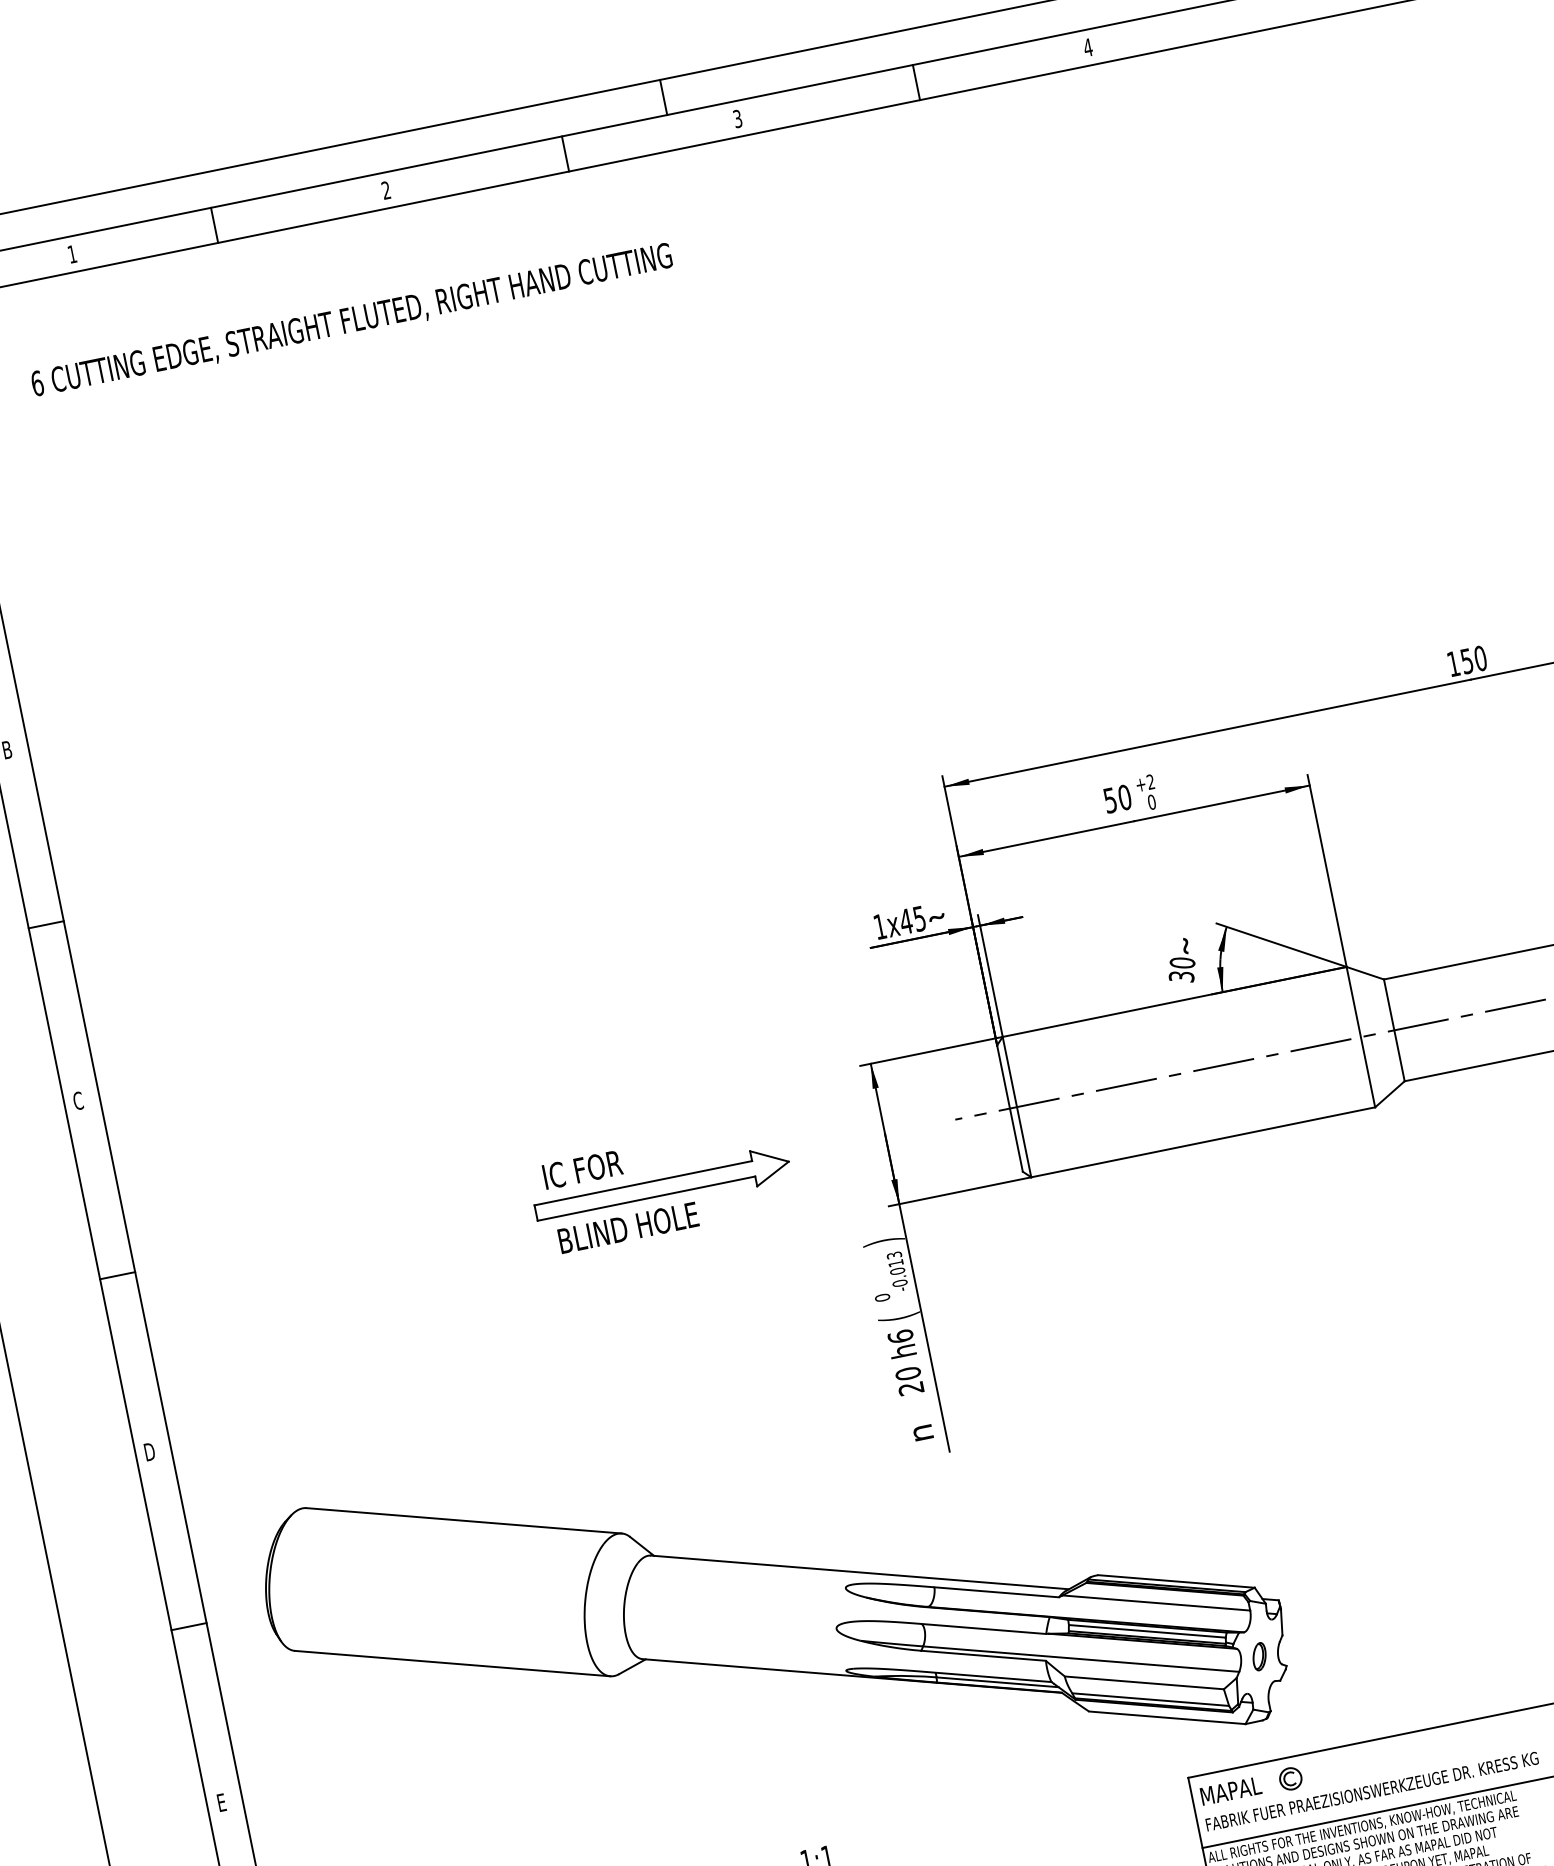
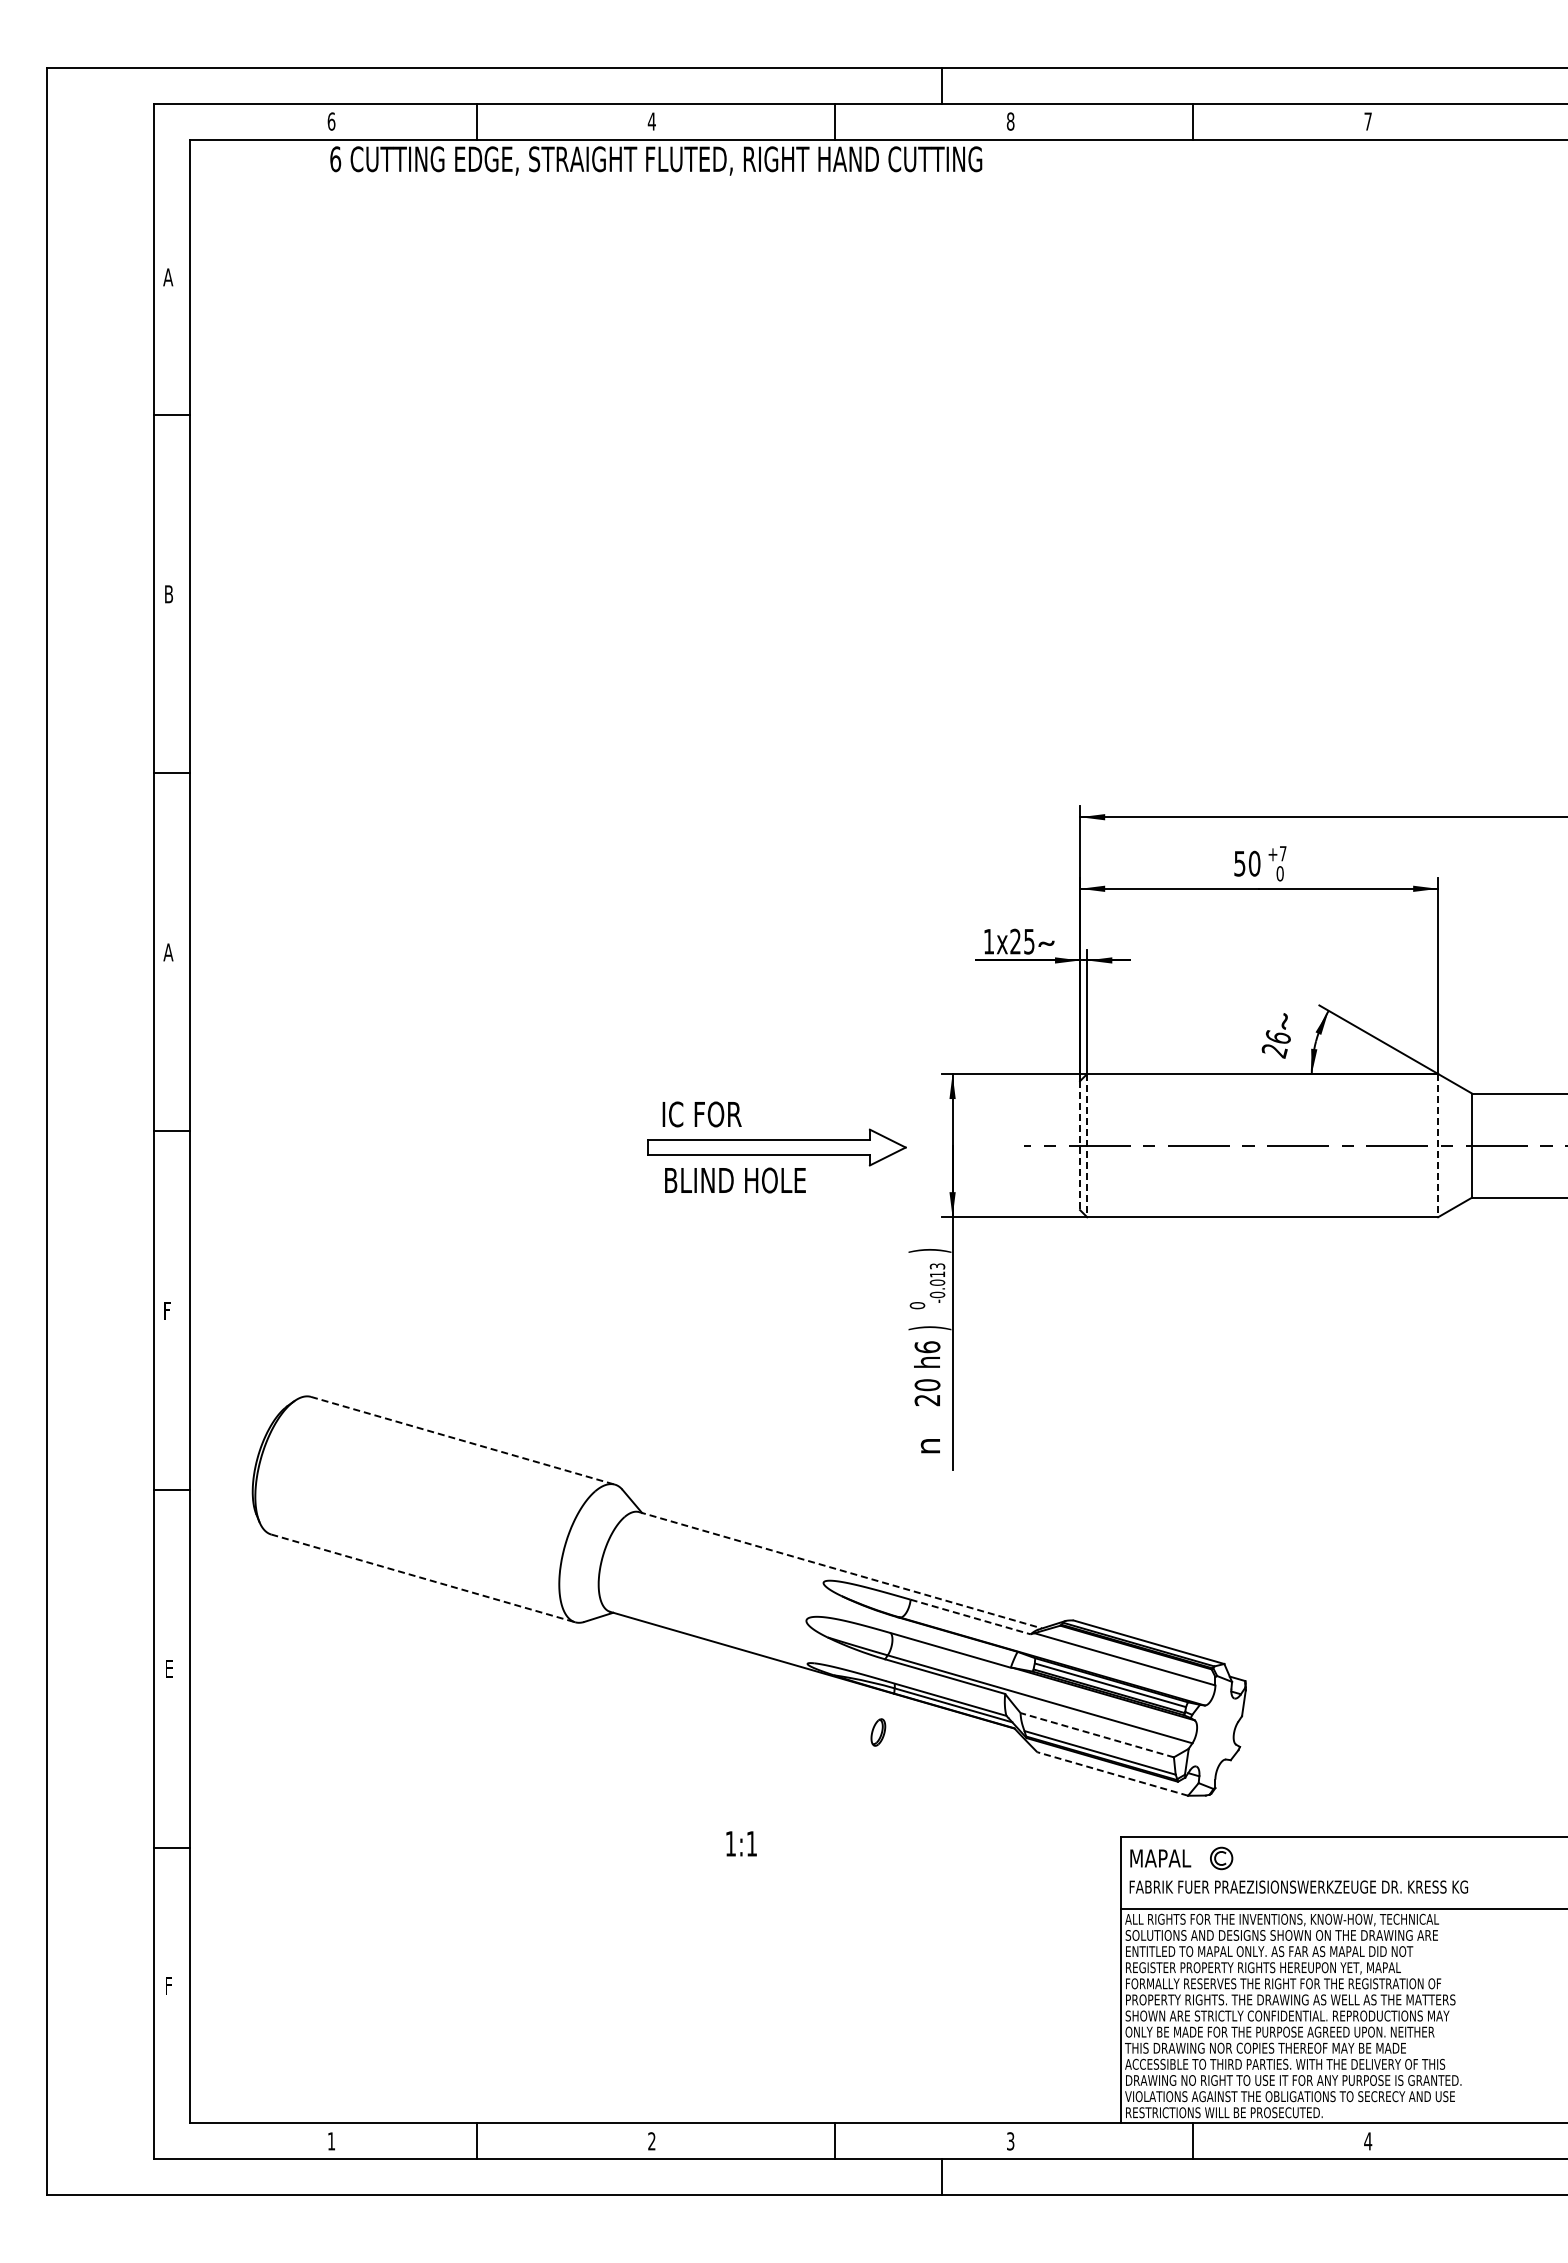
text: (1088, 47) -> (1368, 121), 4 -> 7
text: (737, 118) -> (1010, 121), 3 -> 8
text: (385, 190) -> (651, 121), 2 -> 4
text: (72, 254) -> (331, 121), 1 -> 6
text: (352, 320) -> (656, 160), moved
text: (1150, 781) -> (1282, 853), +2 -> +7
text: (906, 921) -> (1015, 941), 1x45 -> 1x25
text: (1181, 970) -> (1275, 1044), 30 -> 26
line: (1361, 1036) -> (1438, 1145), solid -> dashed
text: (78, 1101) -> (168, 952), C -> A
line: (1017, 1106) -> (1087, 1145), solid -> dashed
line: (1010, 1109) -> (1080, 1146), solid -> dashed
part: (662, 1187) -> (776, 1147), moved
text: (898, 1317) -> (929, 1328), ( -> )
text: (149, 1451) -> (168, 1310), D -> F
line: (464, 1520) -> (463, 1440), solid -> dashed
line: (859, 1572) -> (840, 1570), solid -> dashed
line: (997, 1592) -> (971, 1617), solid -> dashed
part: (1259, 1656) -> (878, 1732), moved
line: (452, 1663) -> (423, 1578), solid -> dashed
line: (1144, 1683) -> (1097, 1735), solid -> dashed
line: (1166, 1717) -> (1112, 1773), solid -> dashed

